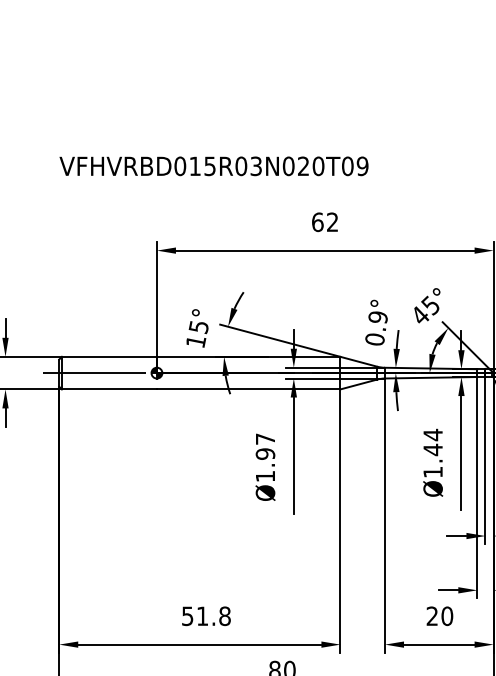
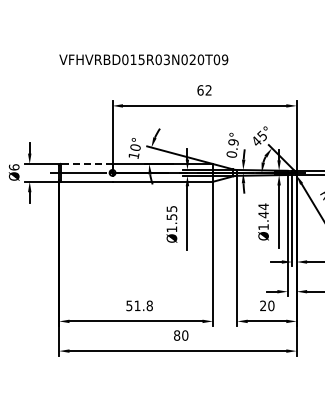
text: (198, 326) -> (135, 147), 15° -> 10°
line: (109, 357) -> (86, 164), solid -> dashed
text: (264, 447) -> (171, 213), Ø1.97 -> Ø1.55

